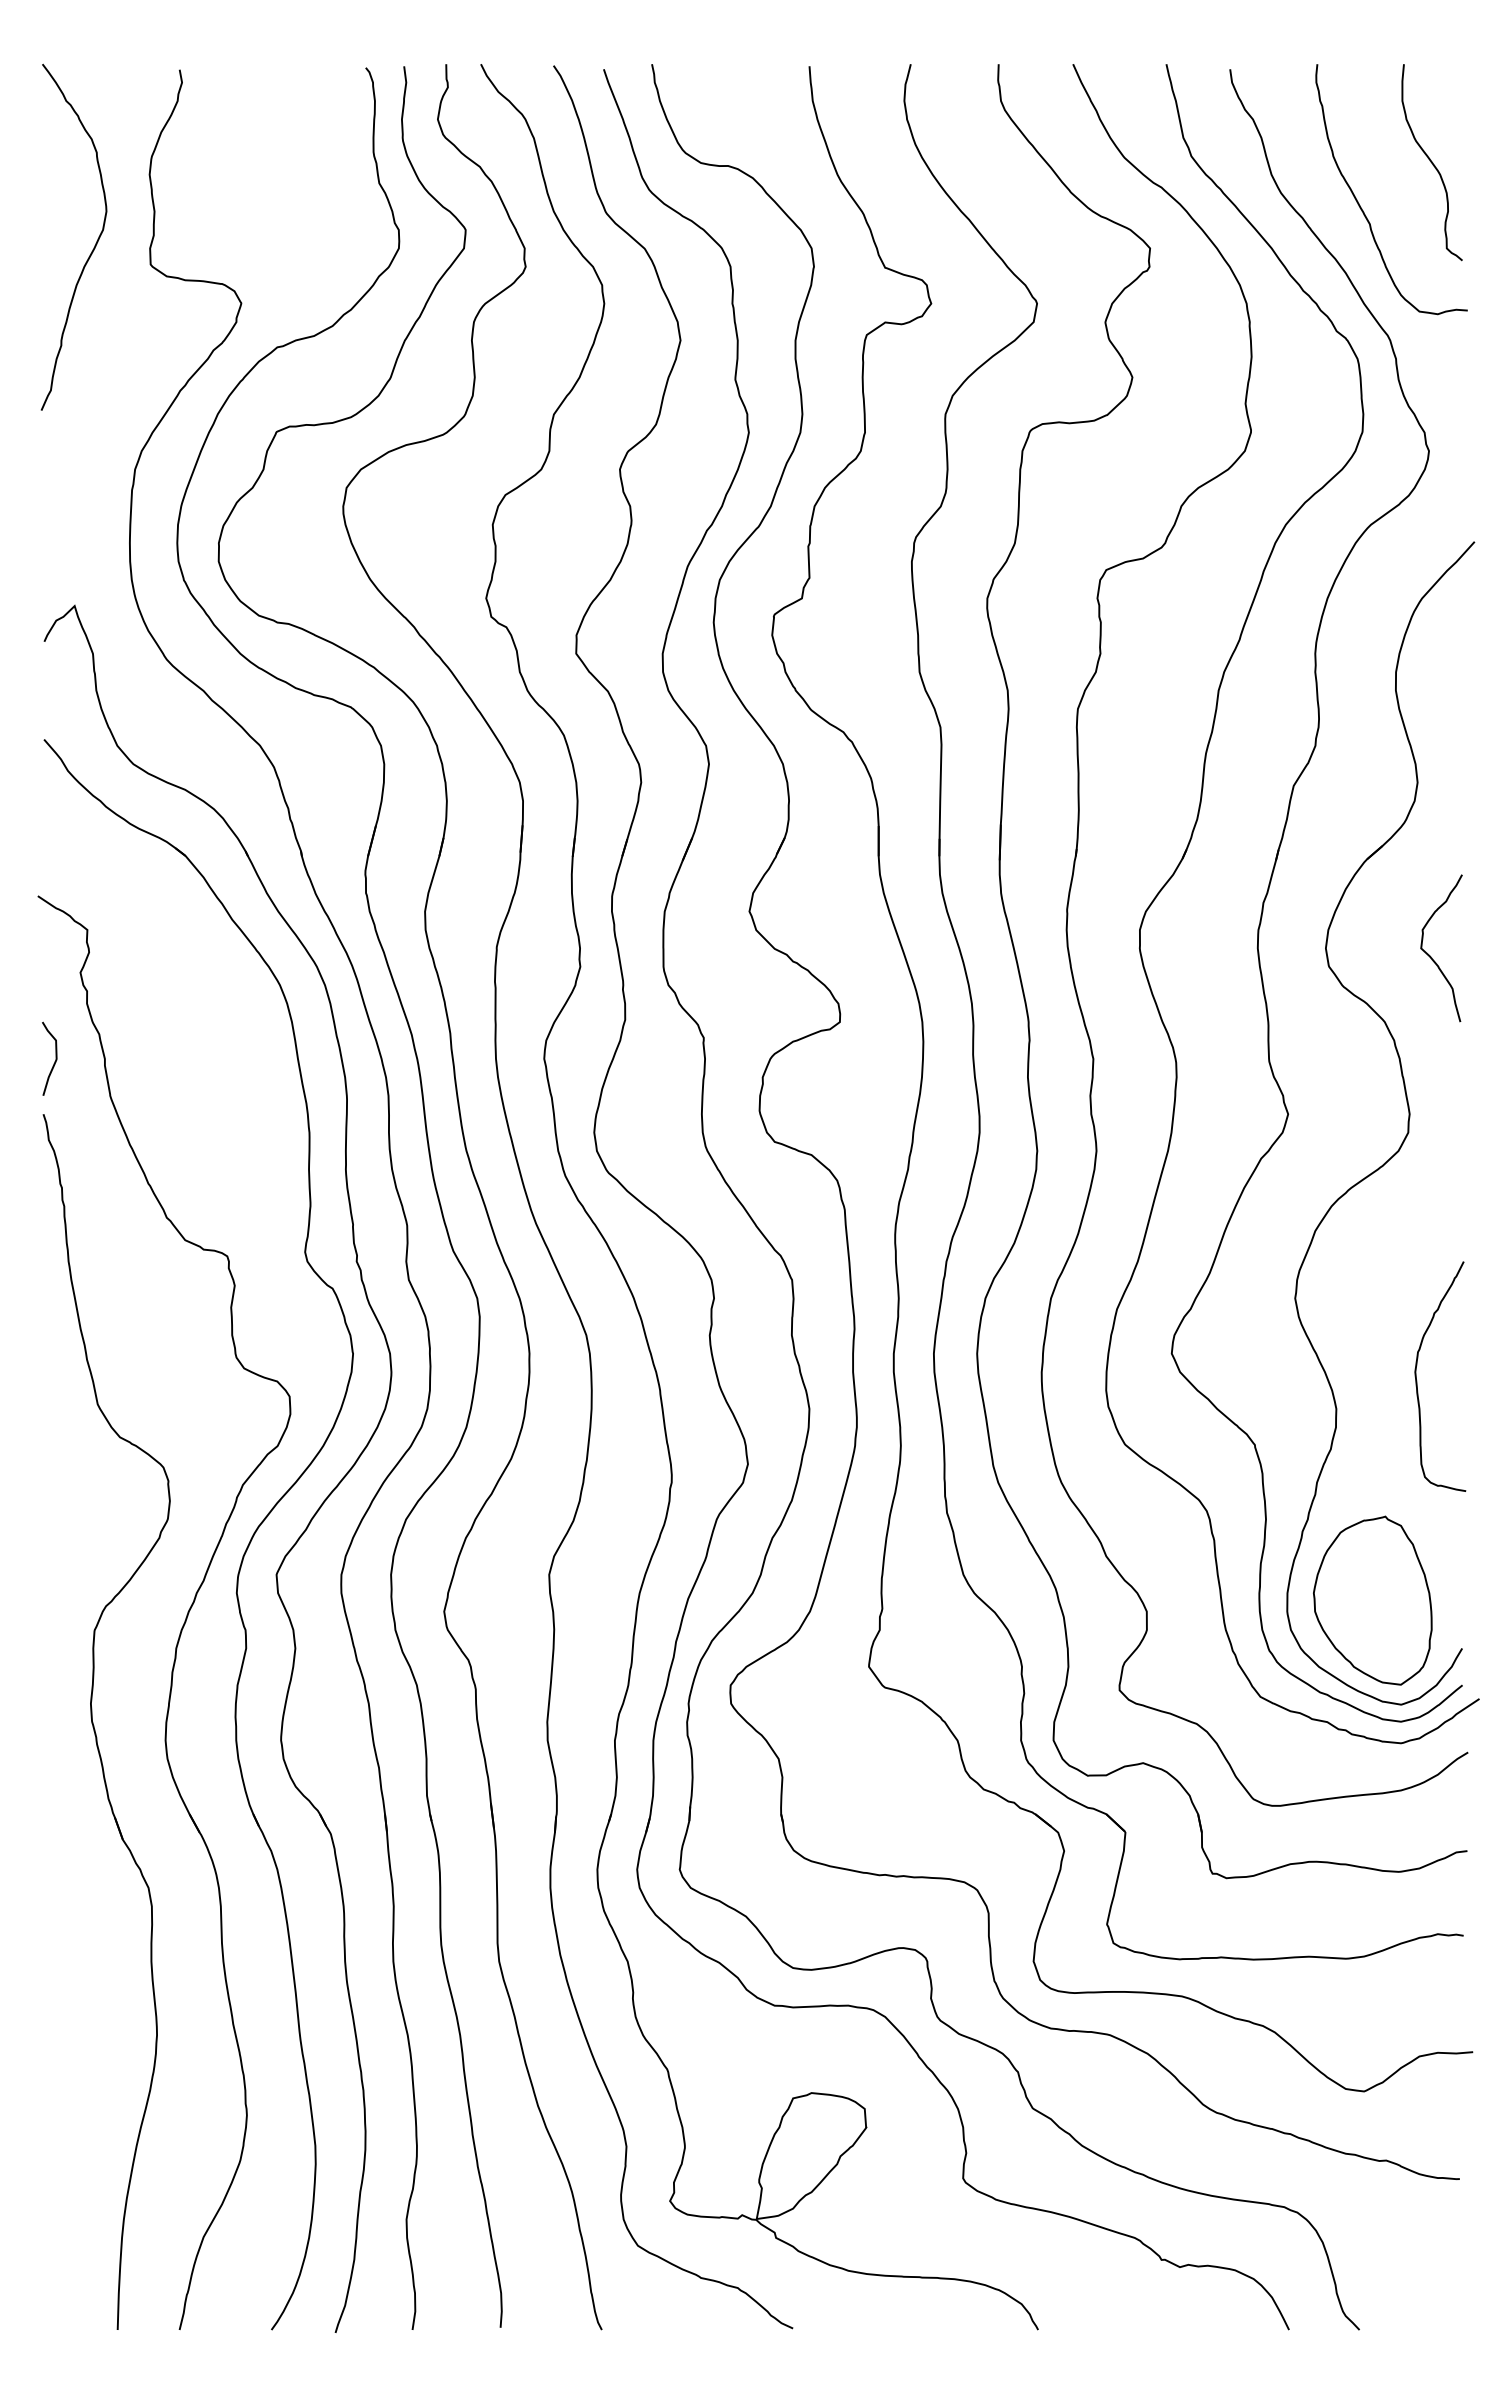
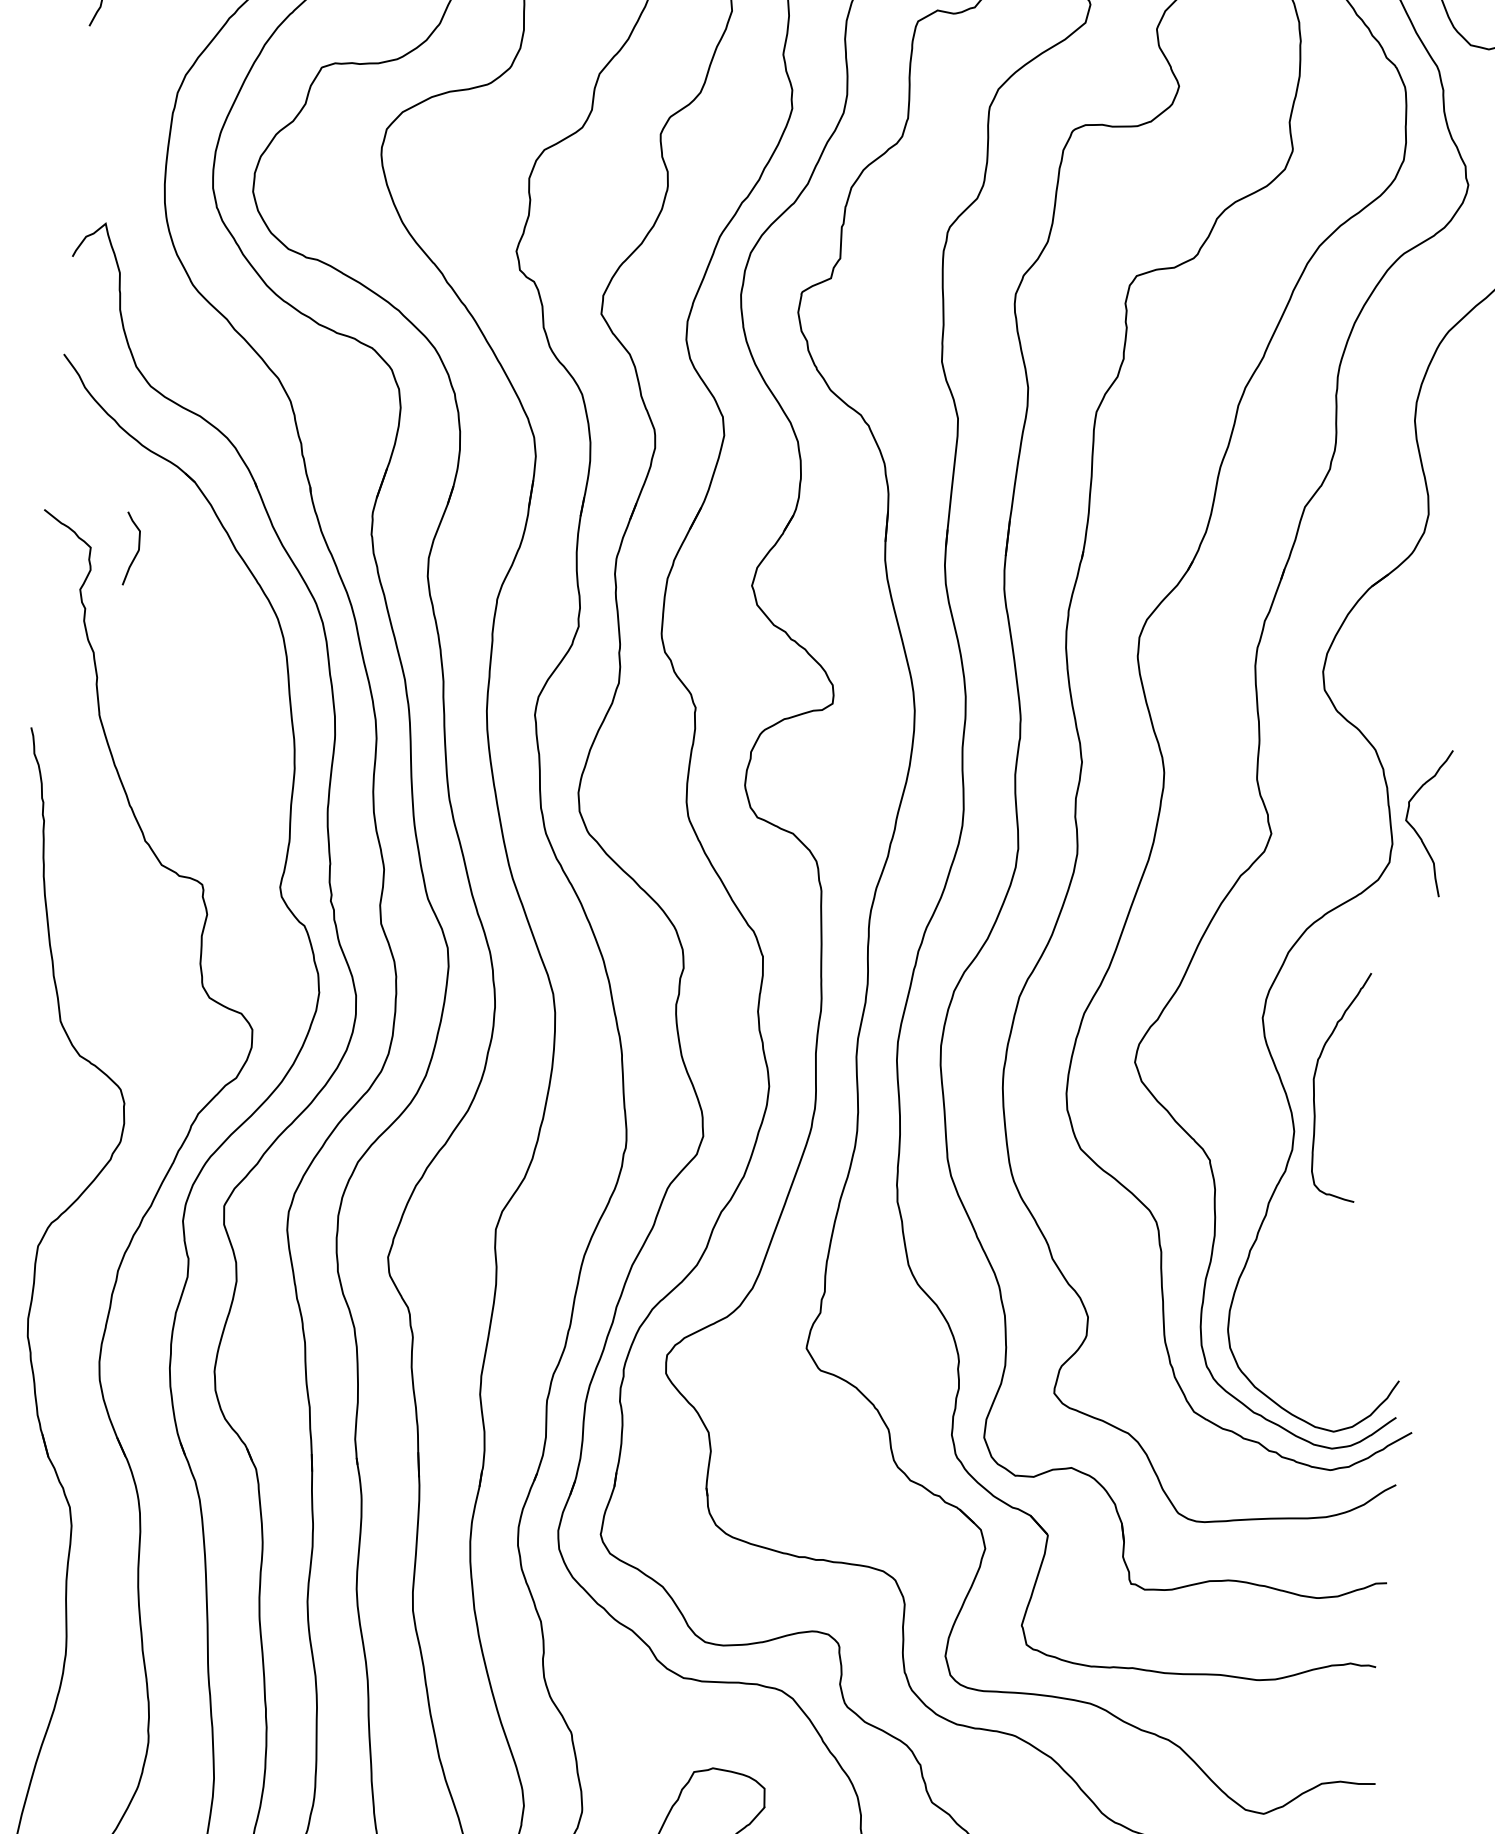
curve: (1431, 956) -> (1415, 829), moved
curve: (54, 1061) -> (136, 552), moved
curve: (1417, 1380) -> (1315, 1087), moved
part: (1372, 1600) -> (1313, 1325), removed

